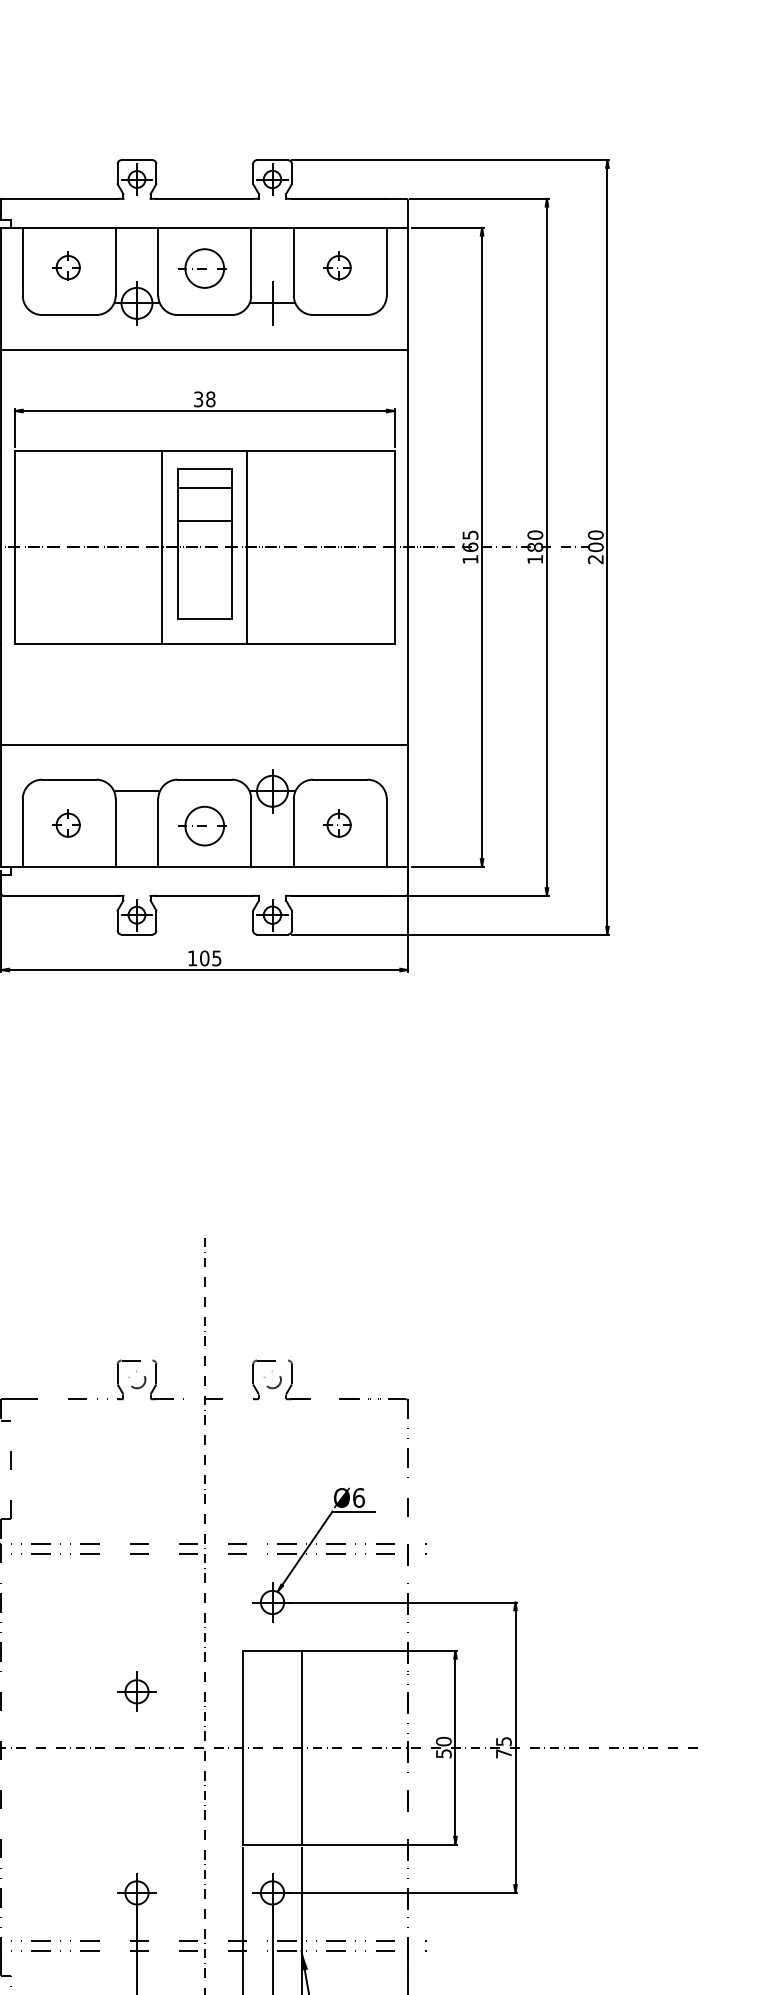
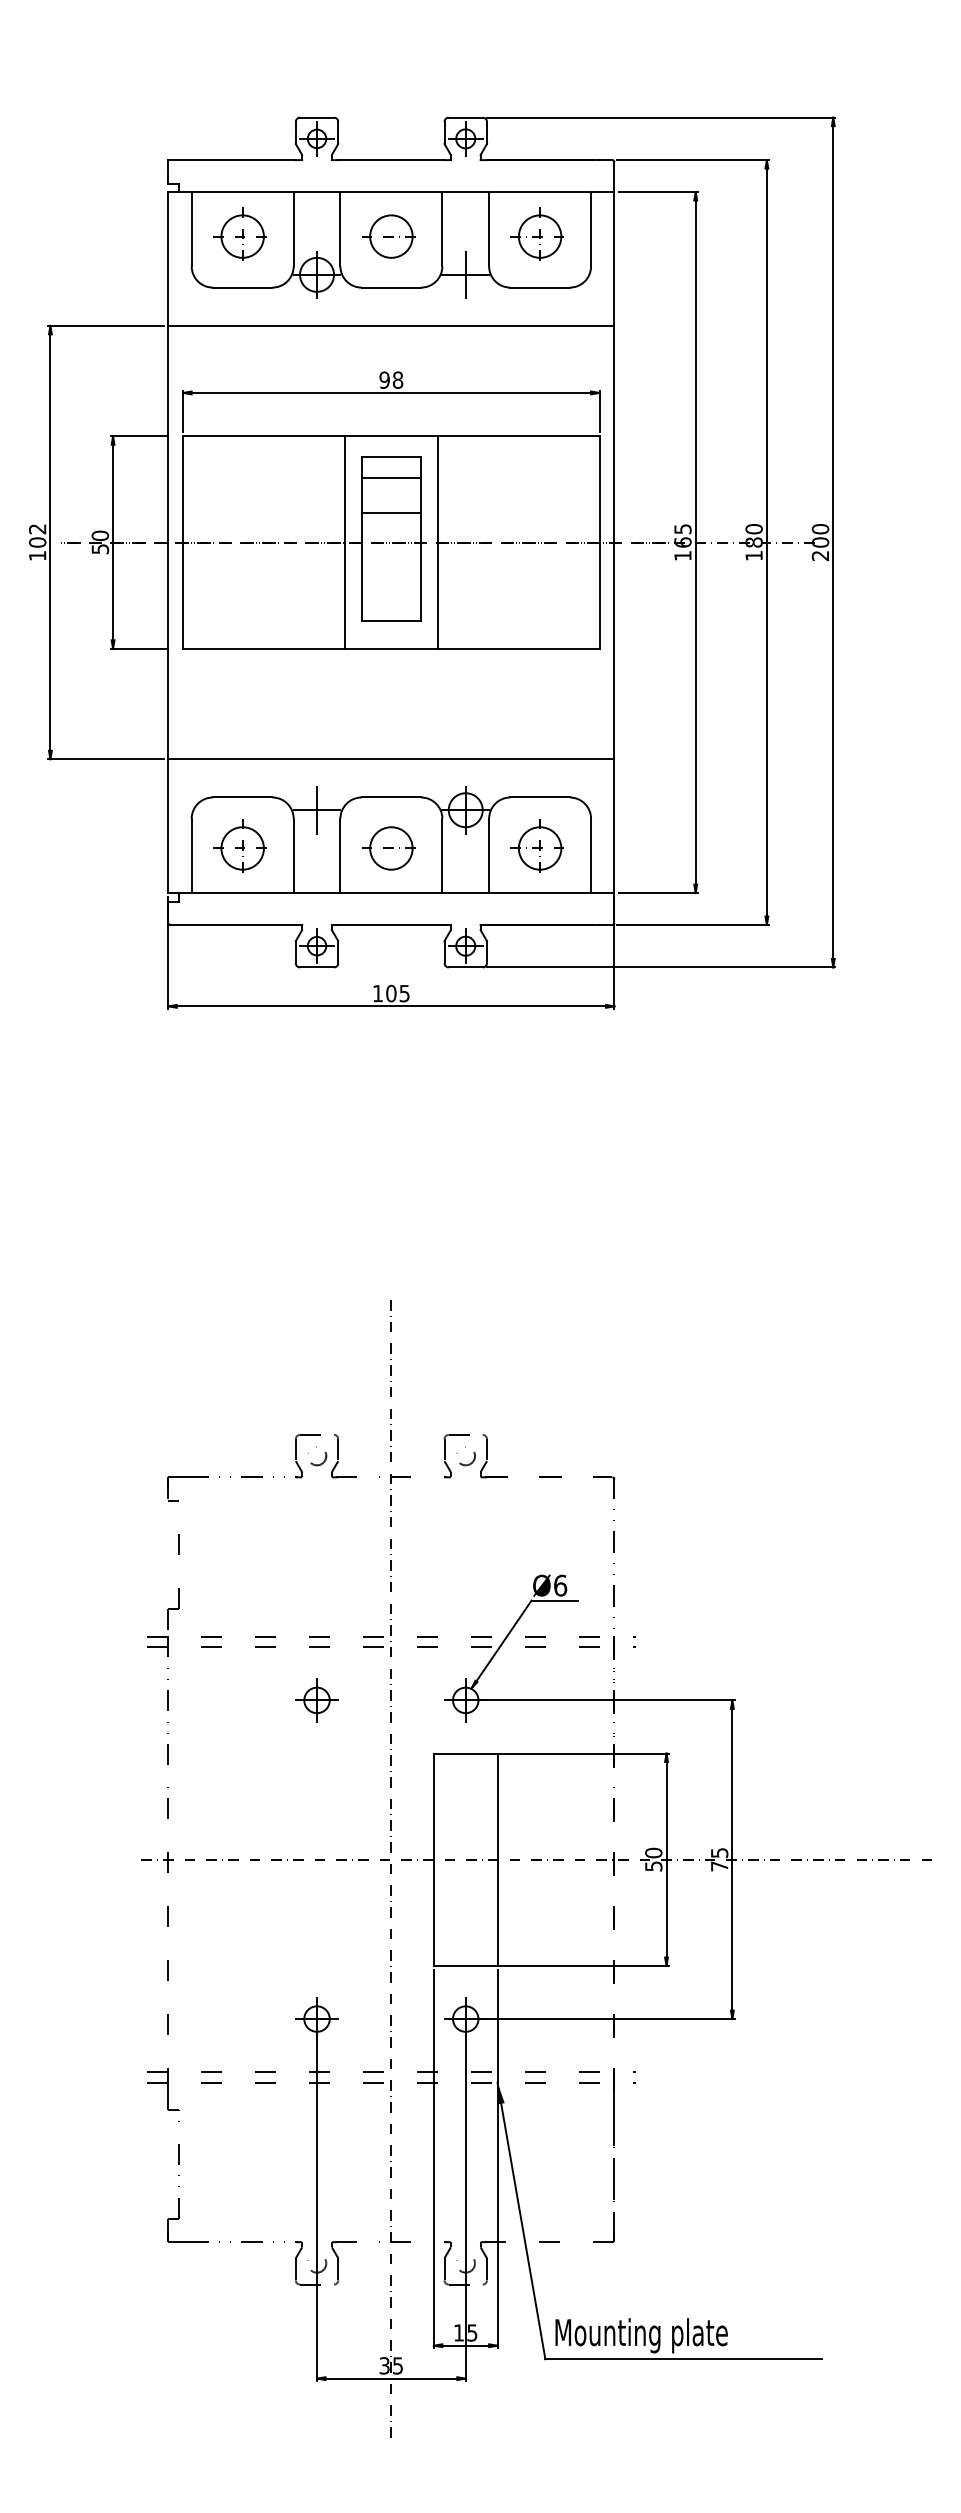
part: (66, 265) -> (239, 233), size x1.67
part: (336, 265) -> (536, 233), size x1.67
text: (198, 398) -> (384, 379), 38 -> 98
line: (137, 790) -> (317, 809), added
part: (66, 823) -> (239, 845), size x1.67
part: (336, 823) -> (536, 845), size x1.67
part: (136, 1691) -> (316, 1700), moved

